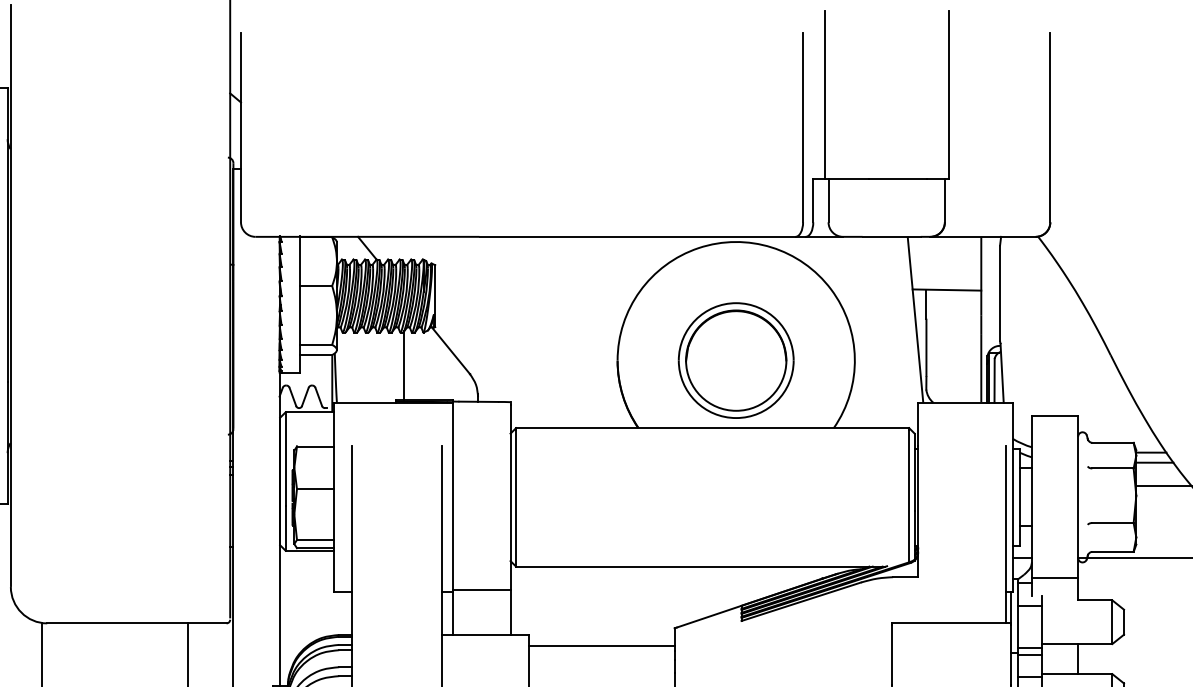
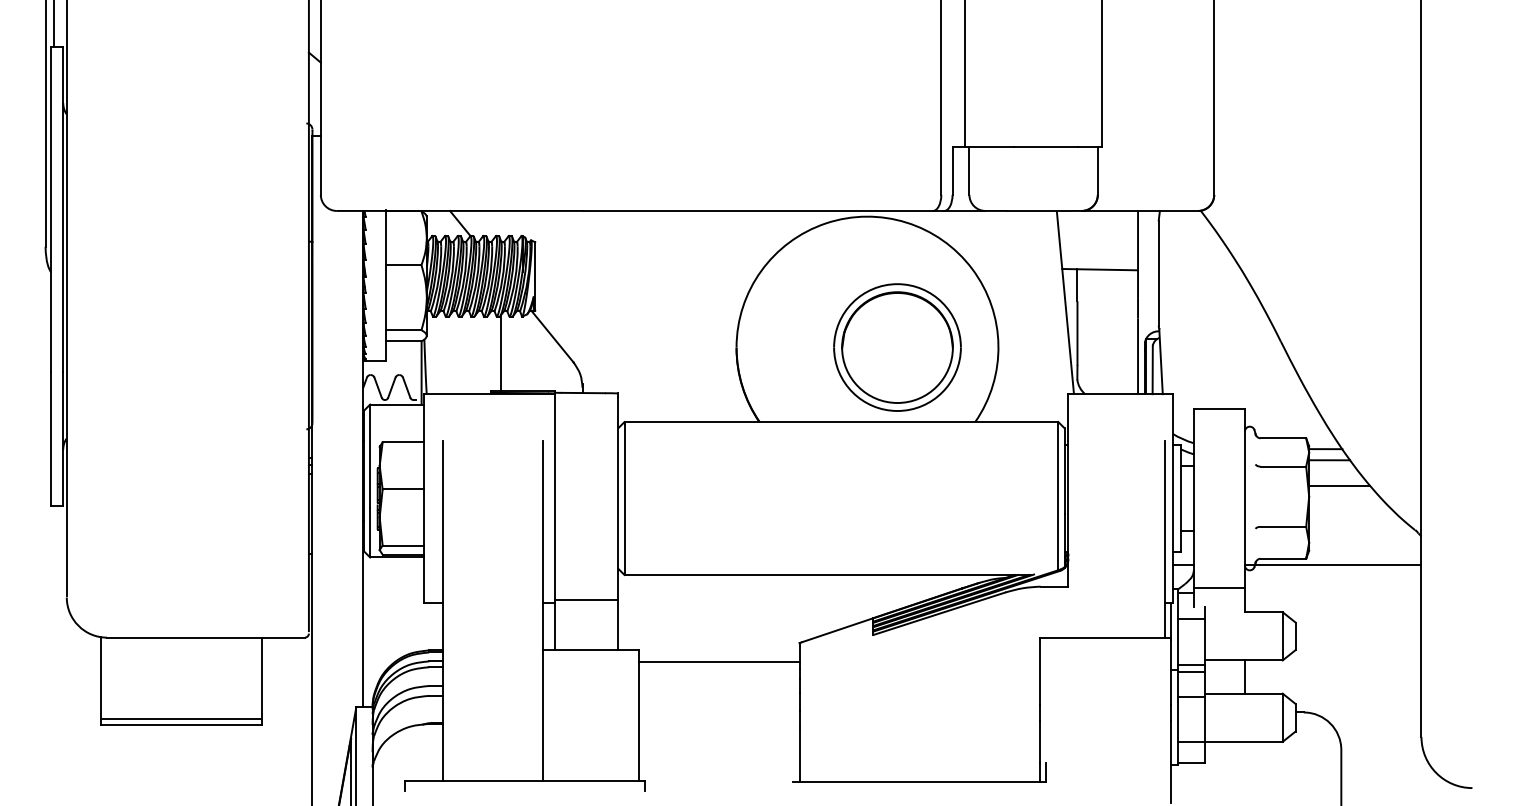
part: (736, 360) -> (897, 347), moved

